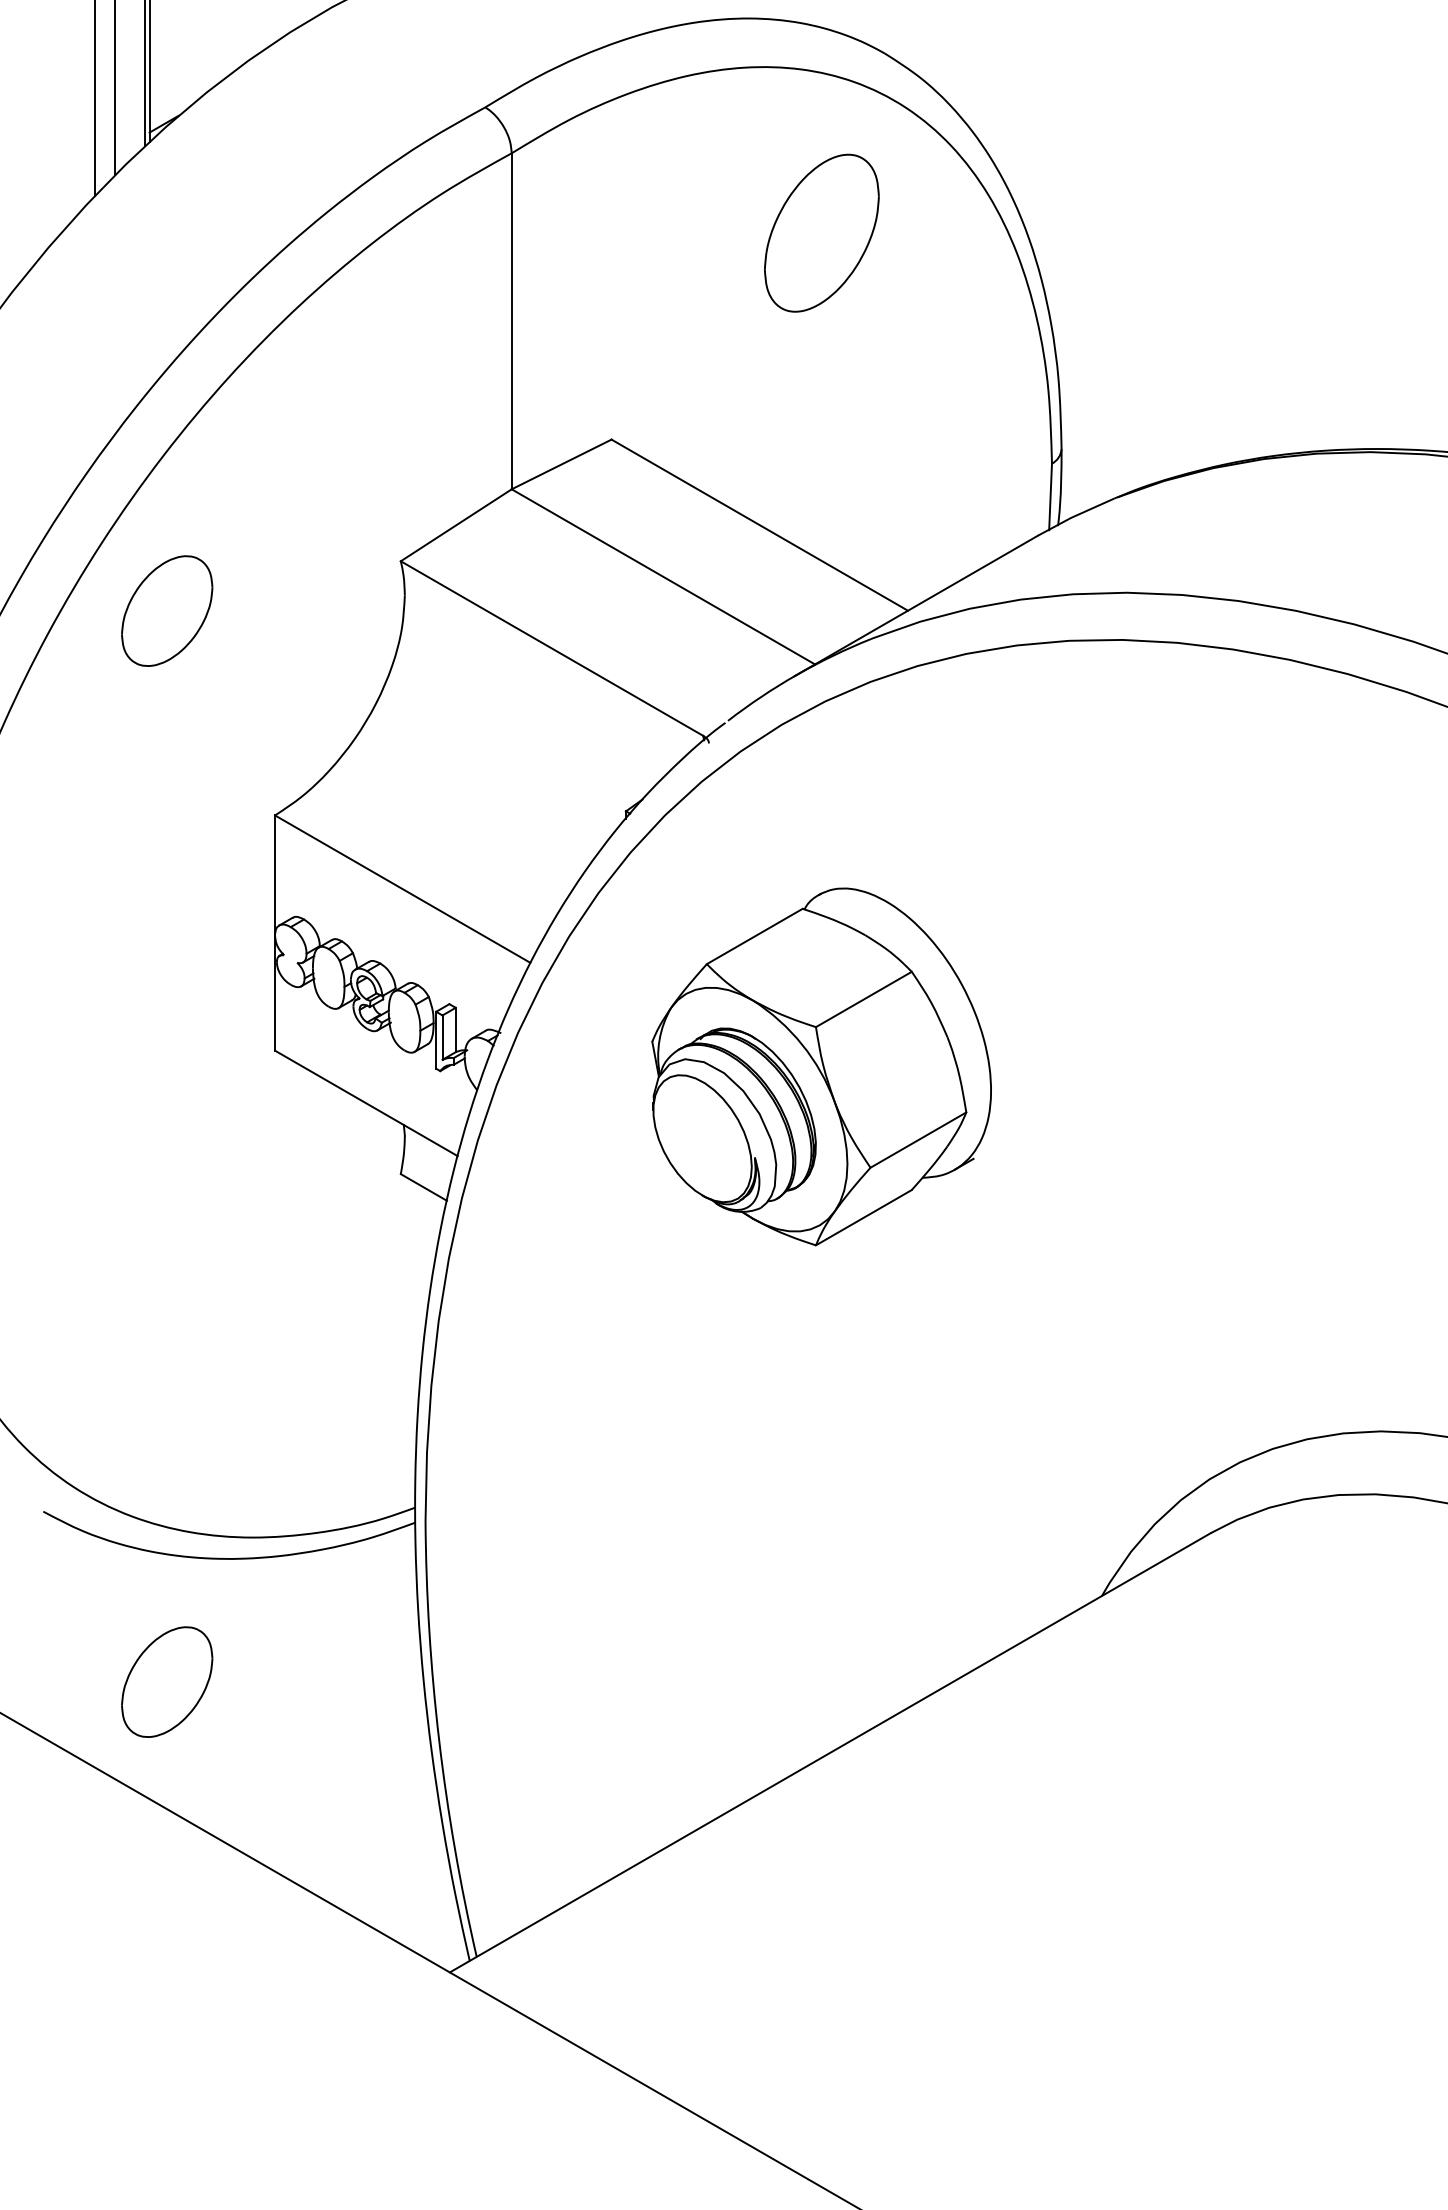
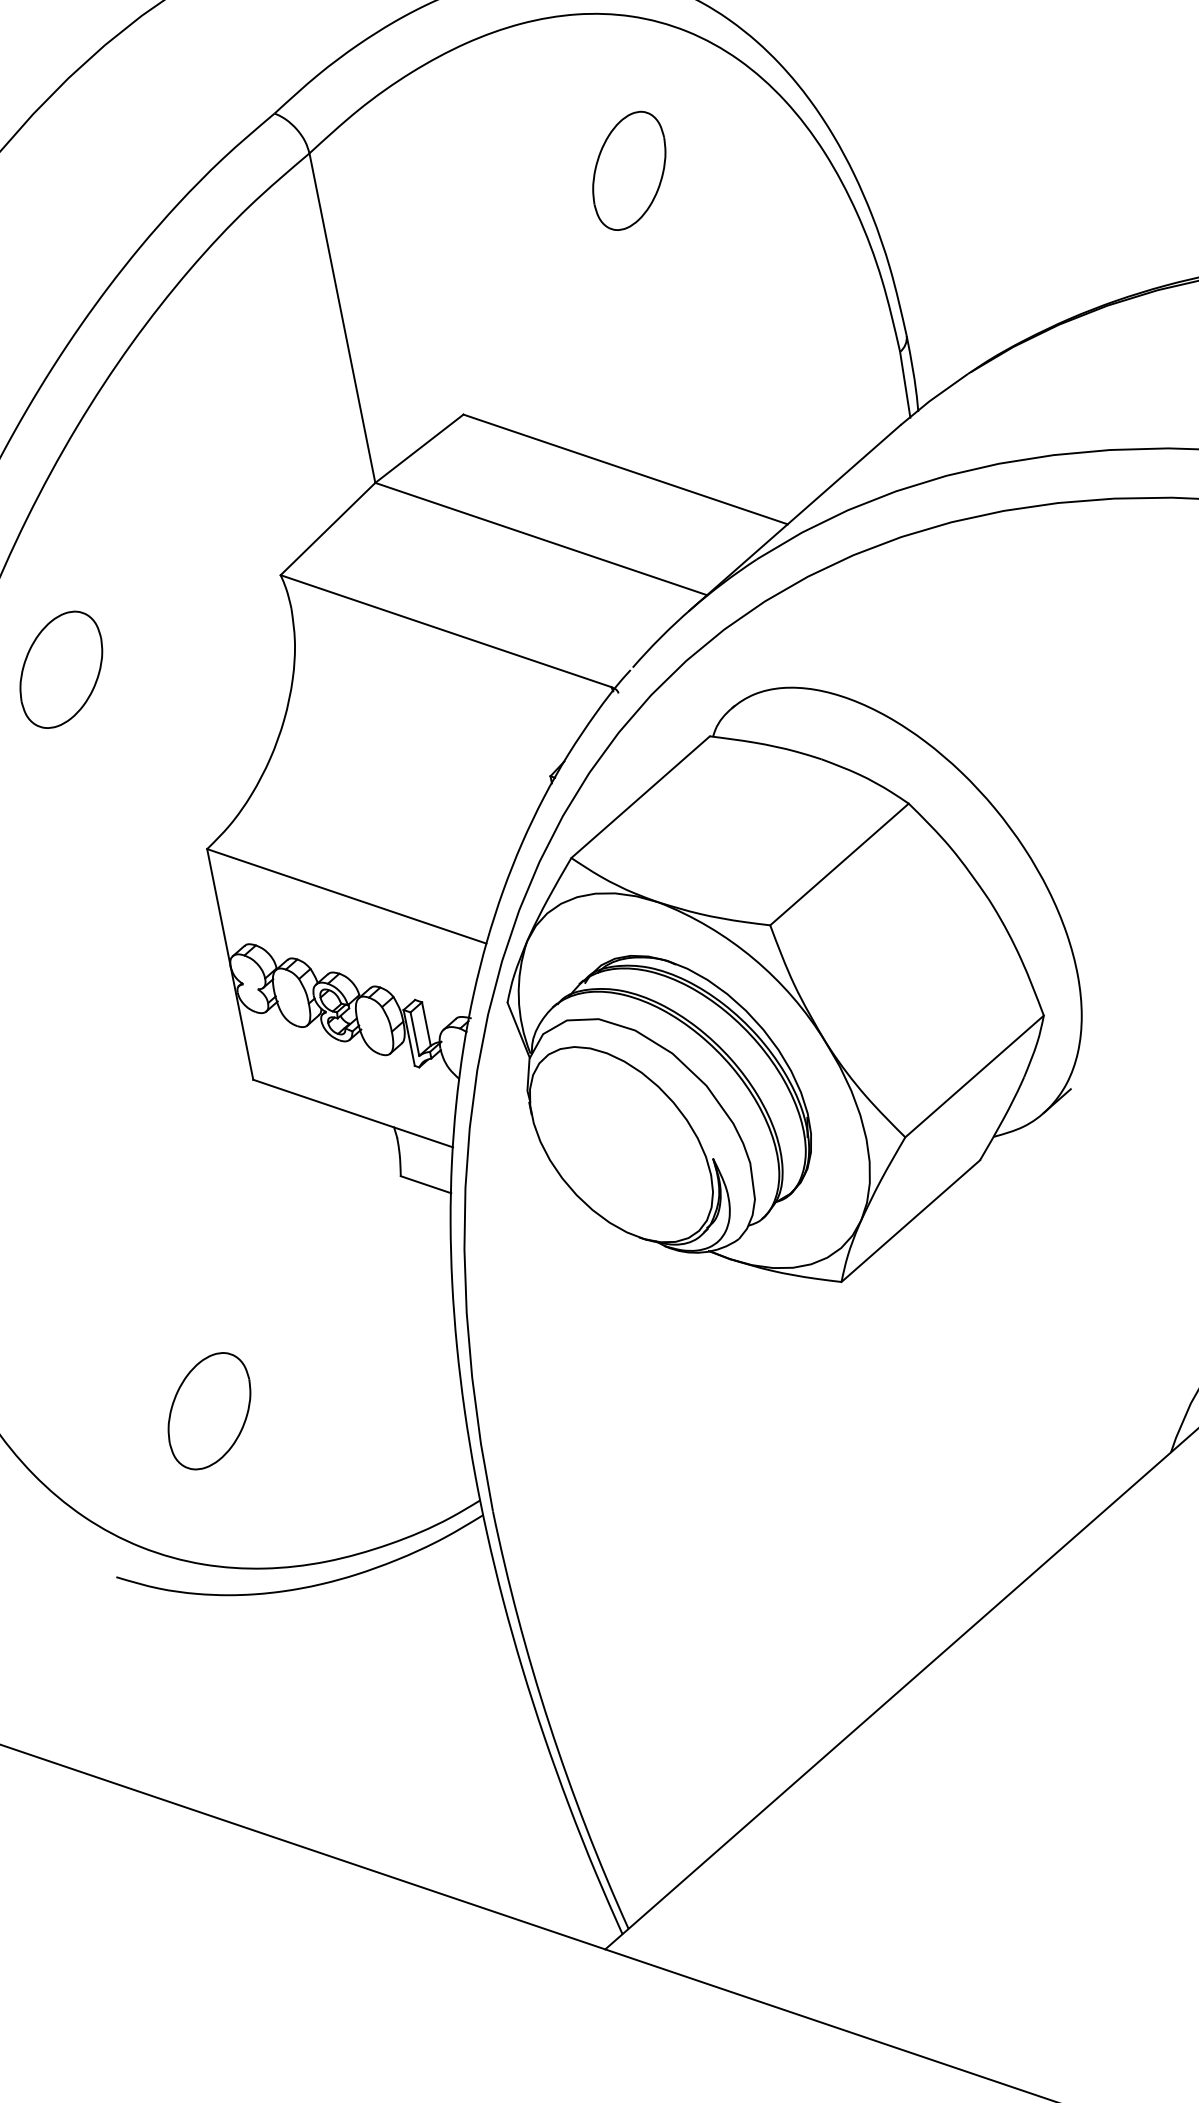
part: (821, 232) -> (628, 170), size x0.71
part: (821, 1066) -> (792, 988), size x1.67
part: (167, 1681) -> (209, 1410), moved

